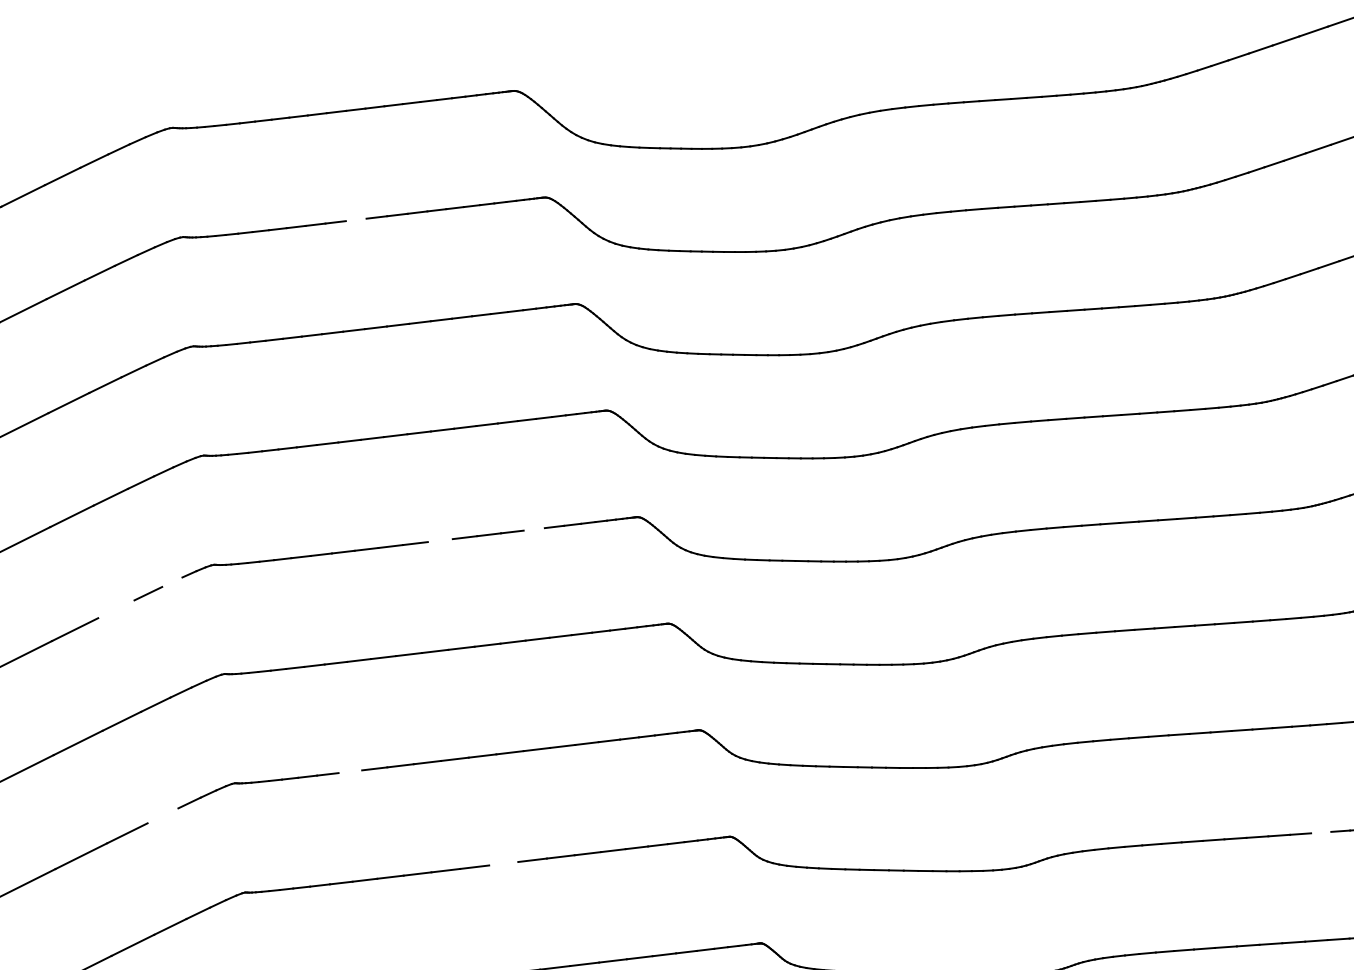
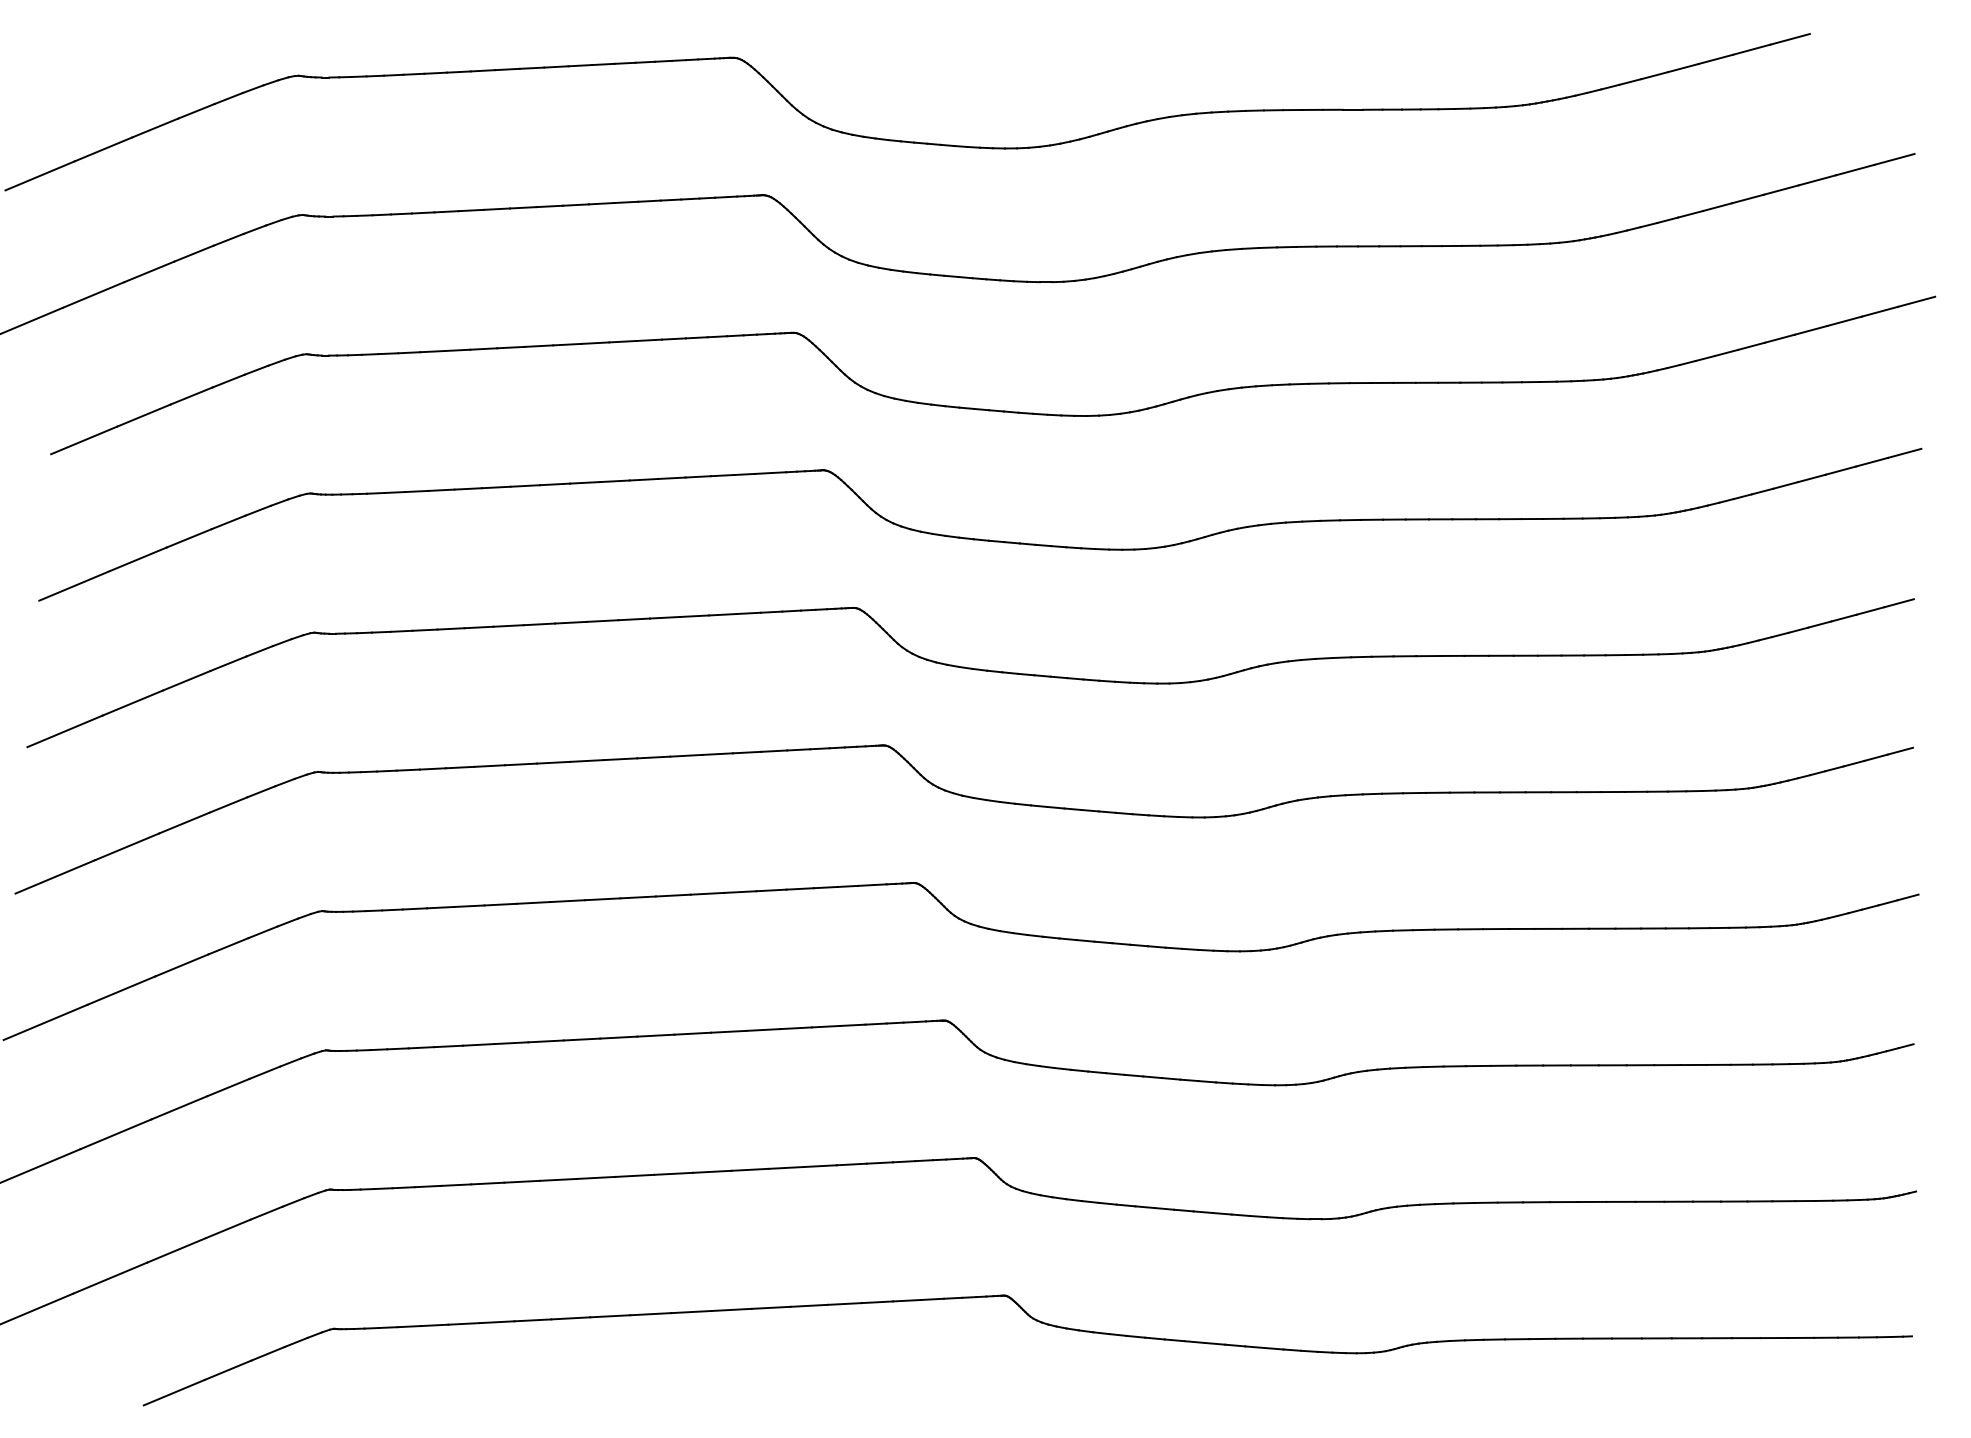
line: (356, 219) -> (523, 207), added
line: (534, 529) -> (722, 614), added
line: (440, 540) -> (602, 620), added
line: (172, 582) -> (259, 651), added
line: (116, 609) -> (186, 680), added
line: (350, 771) -> (469, 905), added
line: (163, 815) -> (228, 946), added
line: (1320, 832) -> (1693, 1064), added
line: (503, 863) -> (655, 1035), added

